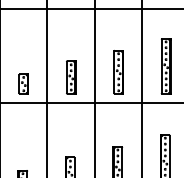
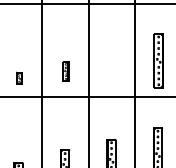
part: (118, 72) -> (112, 66), removed
part: (71, 77) -> (66, 71), size x0.6
part: (23, 83) -> (19, 77), size x0.6

